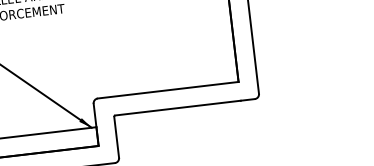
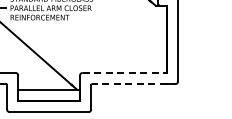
line: (169, 89) -> (125, 72), solid -> dashed
line: (176, 108) -> (128, 84), solid -> dashed

